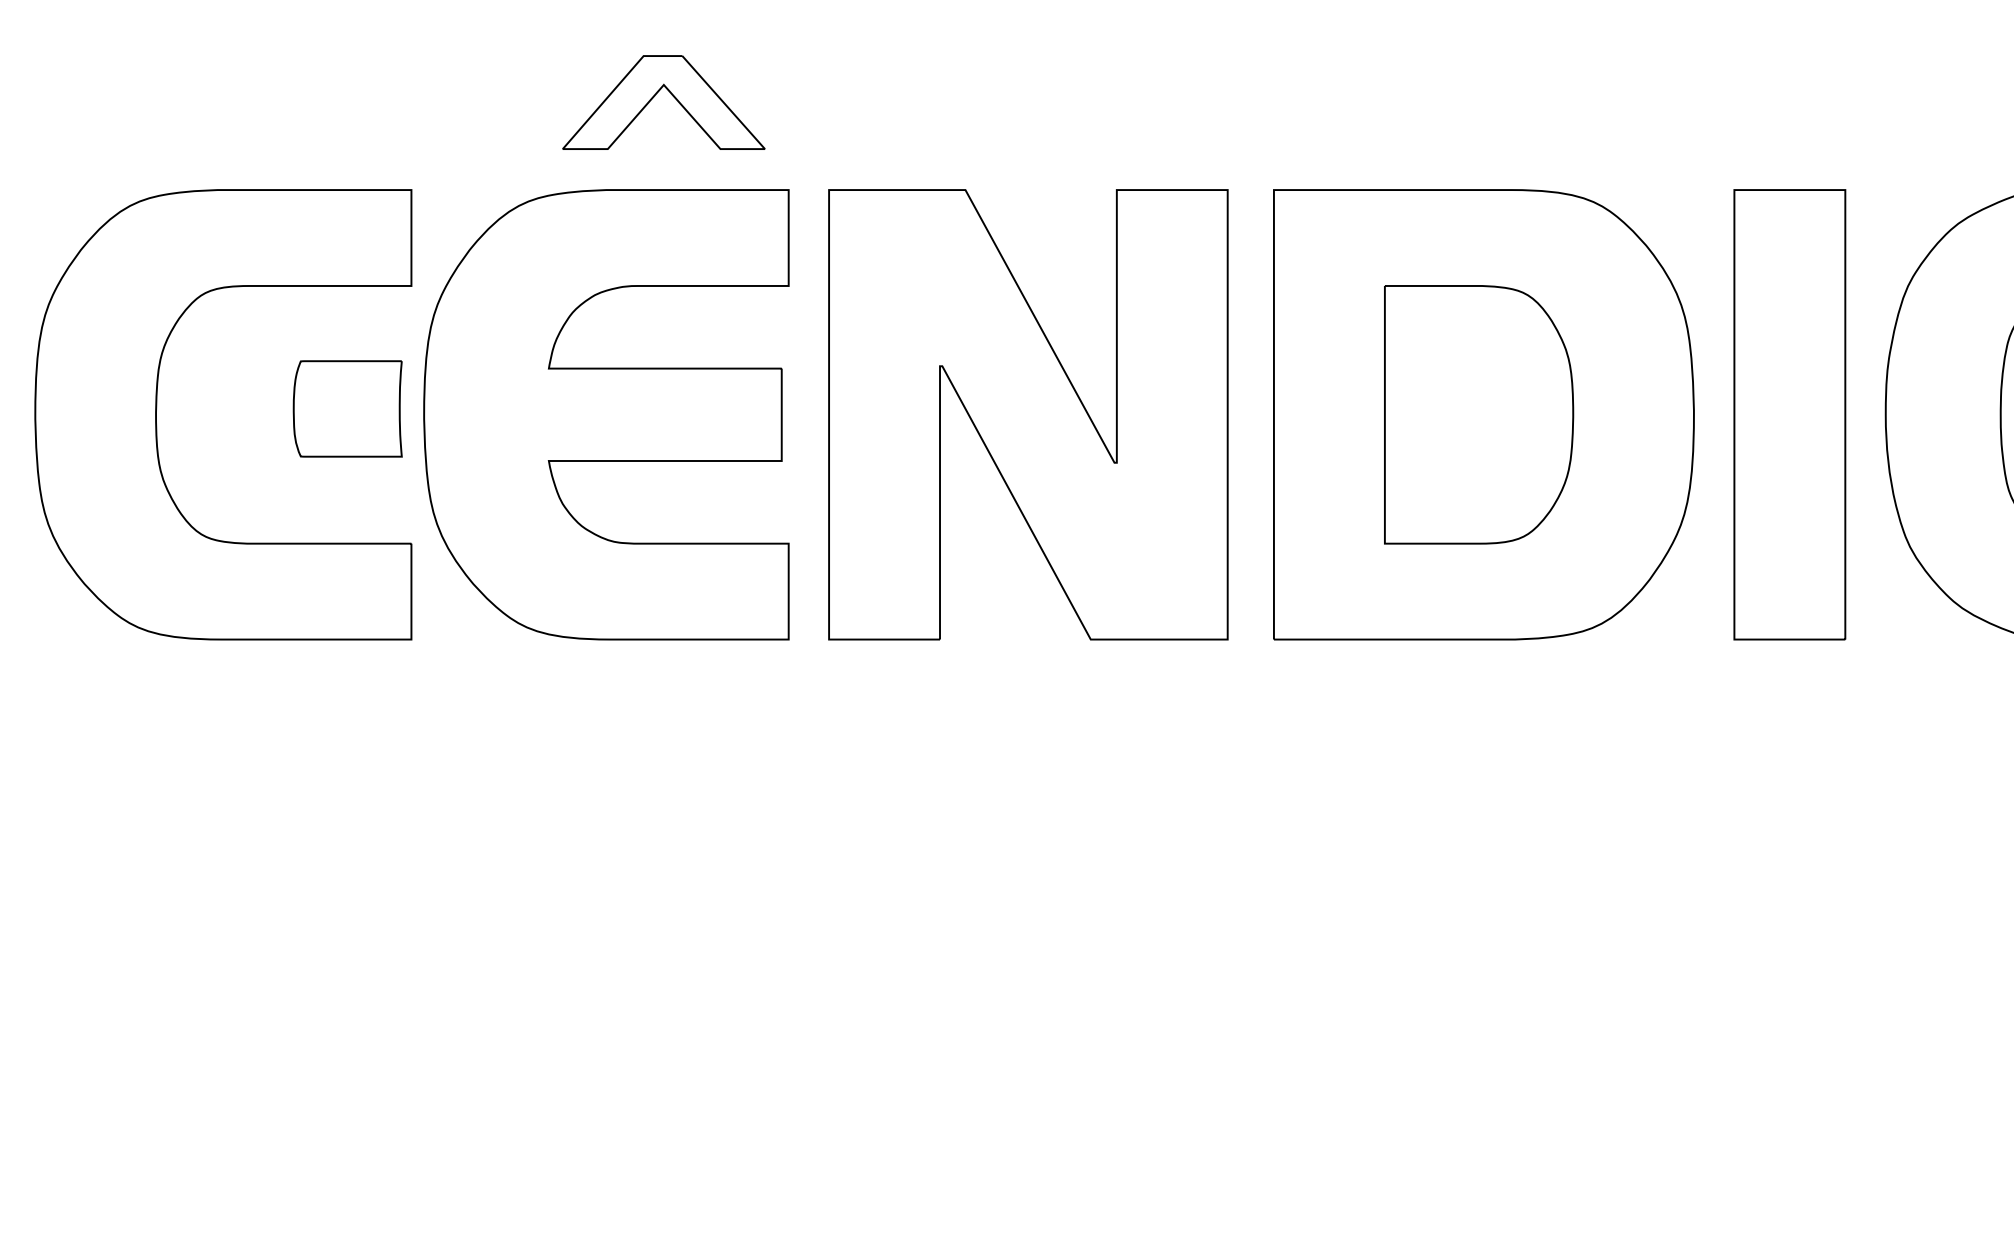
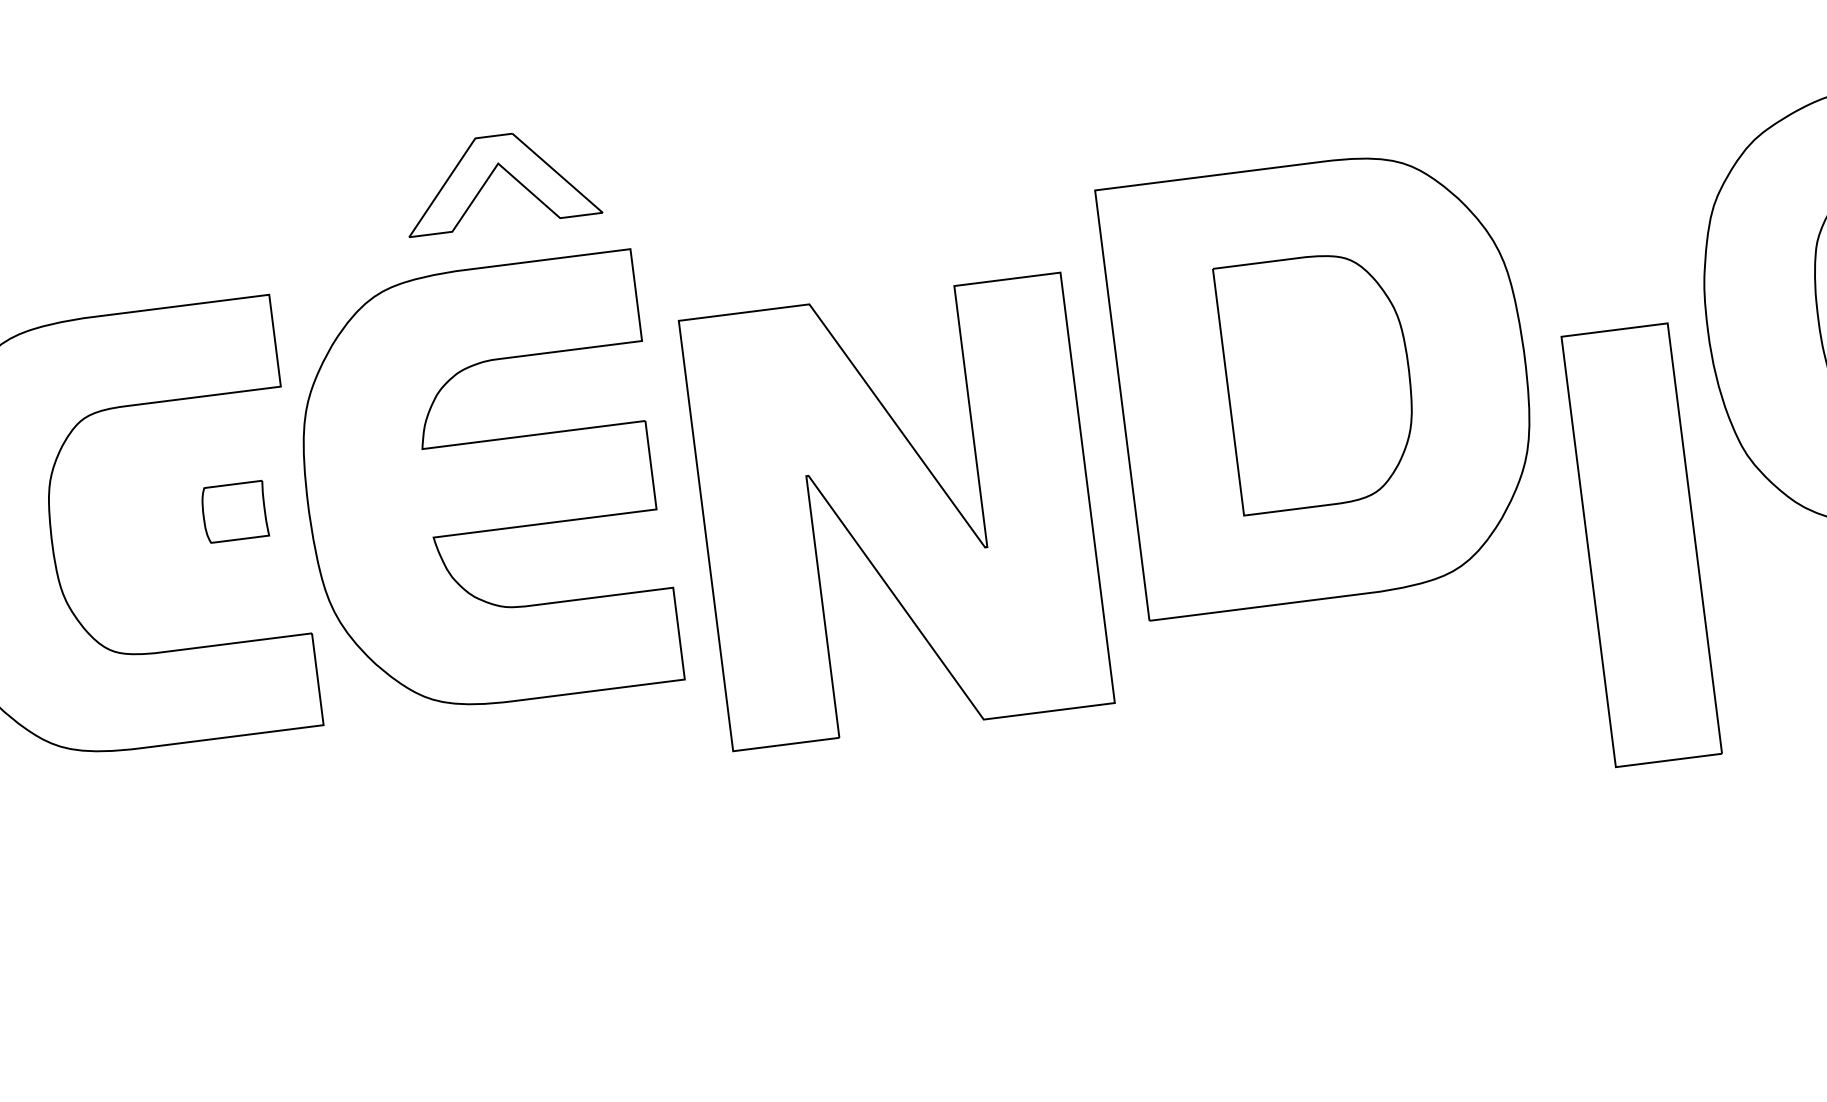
part: (347, 408) -> (234, 511), size x0.6
part: (1028, 414) -> (896, 511), moved
part: (1789, 414) -> (1641, 545), moved

